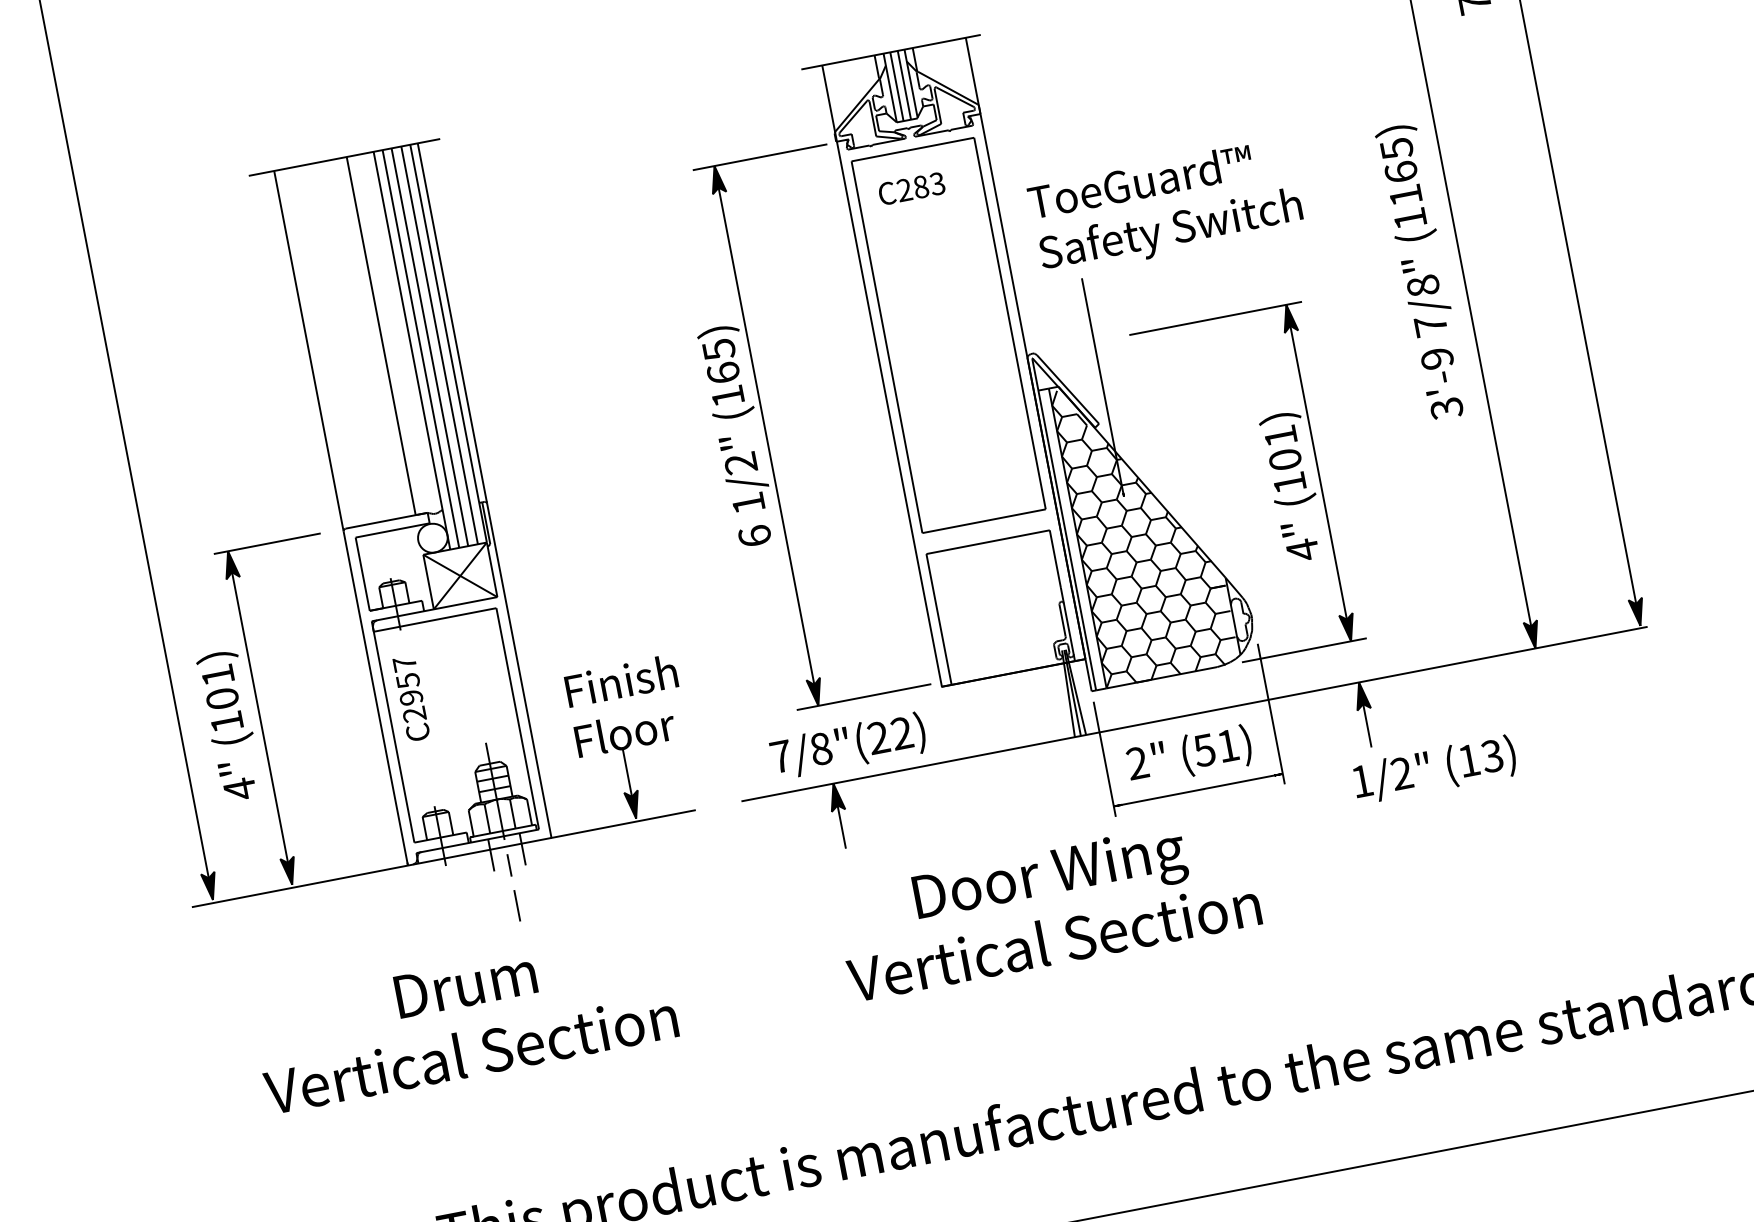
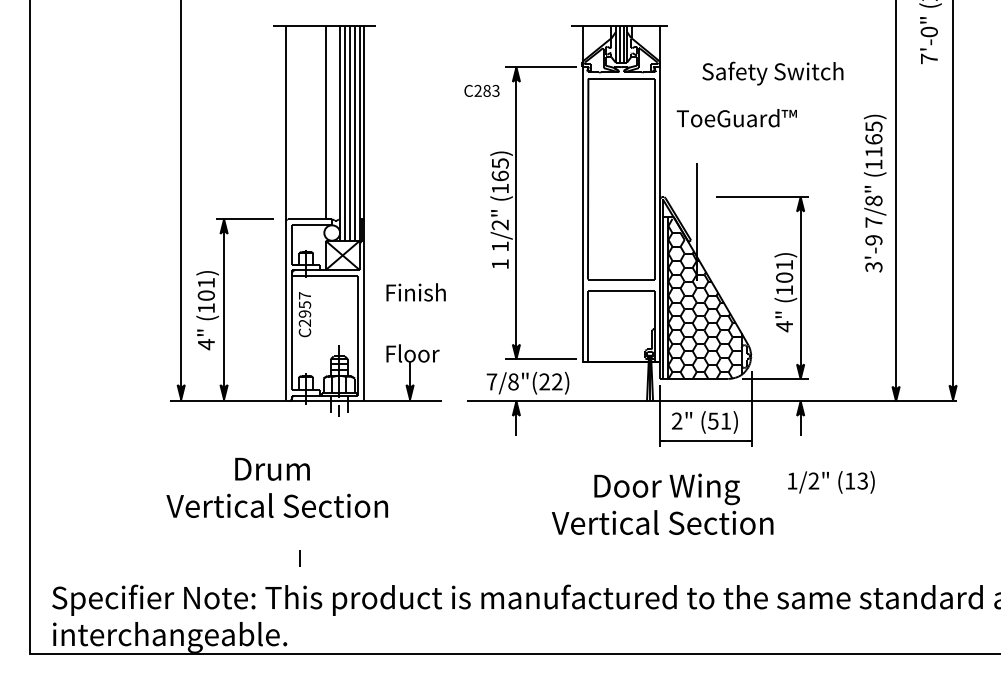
text: (910, 188) -> (481, 90), moved
text: (1170, 232) -> (772, 73), moved
text: (753, 536) -> (499, 264), 6 -> 1
text: (620, 681) -> (415, 292), moved
text: (1435, 769) -> (831, 482), moved
line: (515, 906) -> (299, 558), moved
text: (1046, 906) -> (662, 503), moved
text: (465, 983) -> (272, 468), moved
text: (469, 1053) -> (276, 505), moved

